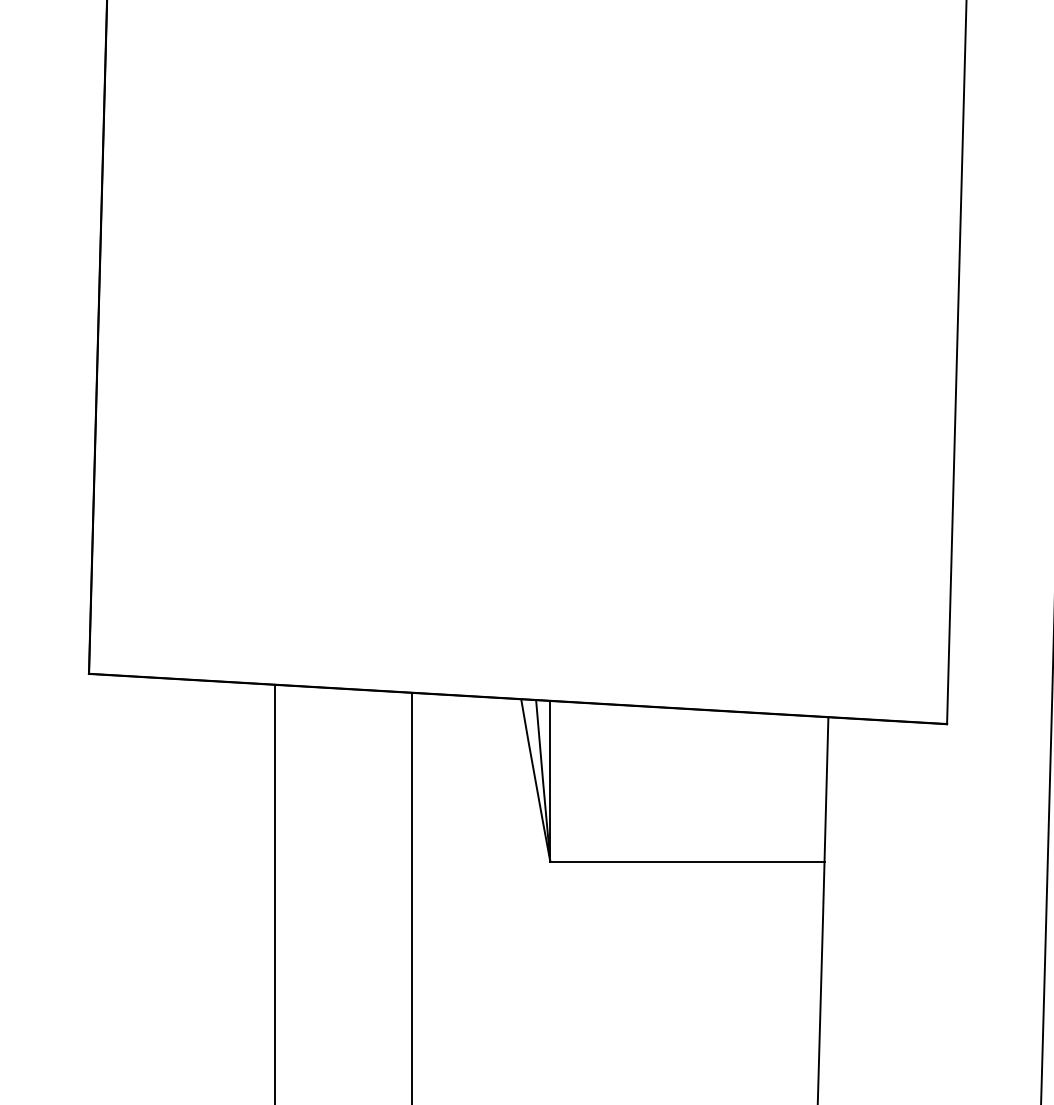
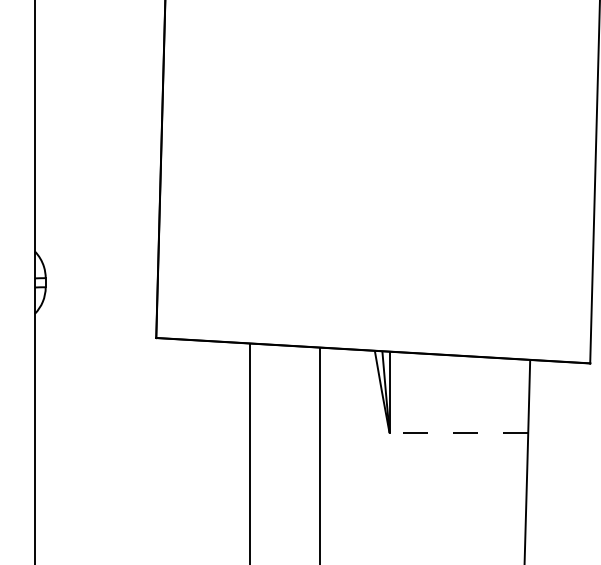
line: (686, 862) -> (458, 433), solid -> dashed

